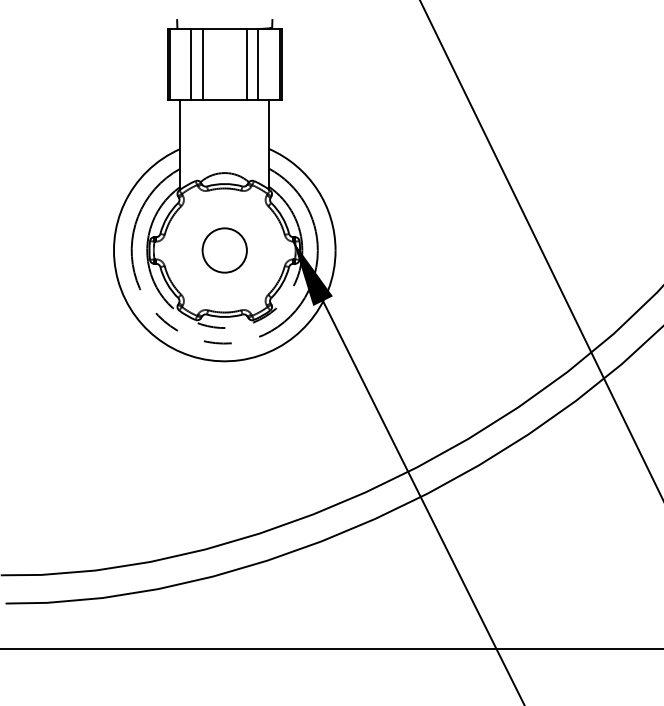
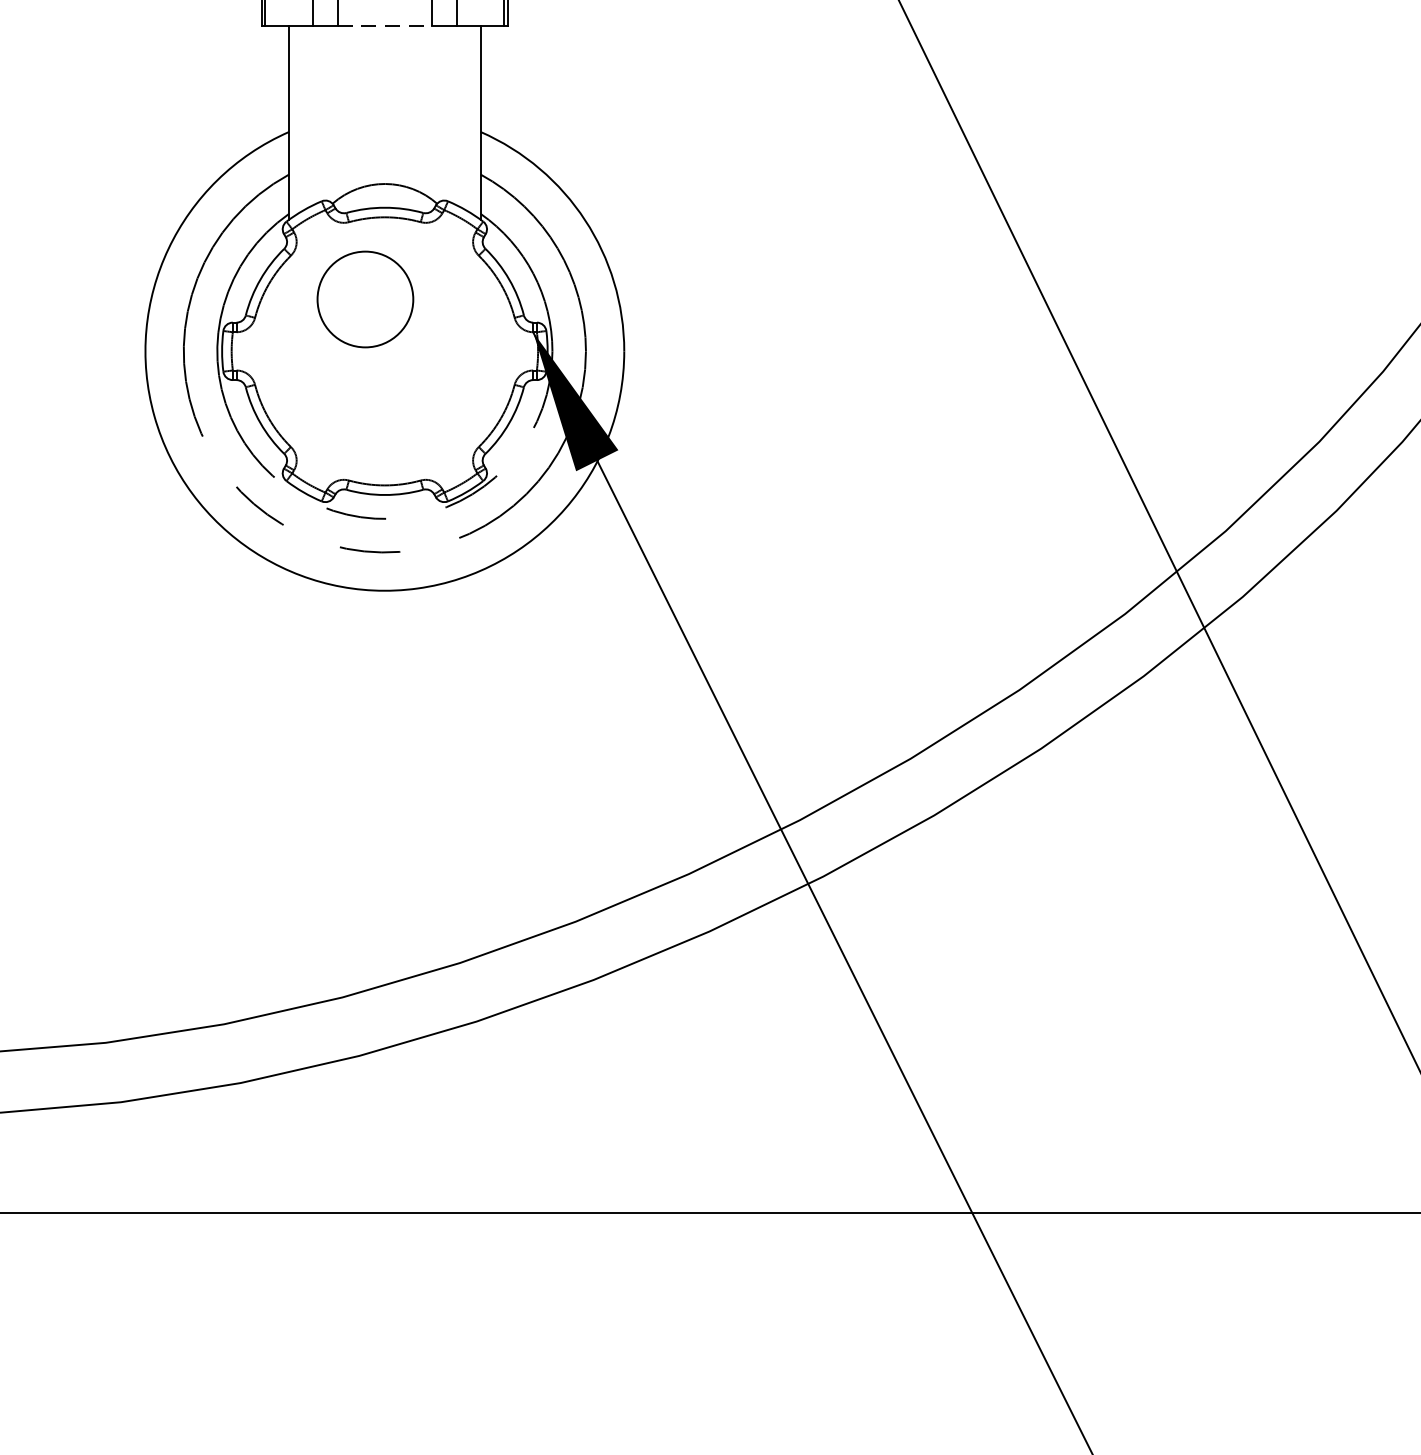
line: (224, 99) -> (384, 25), solid -> dashed
circle: (224, 250) -> (364, 299), moved

